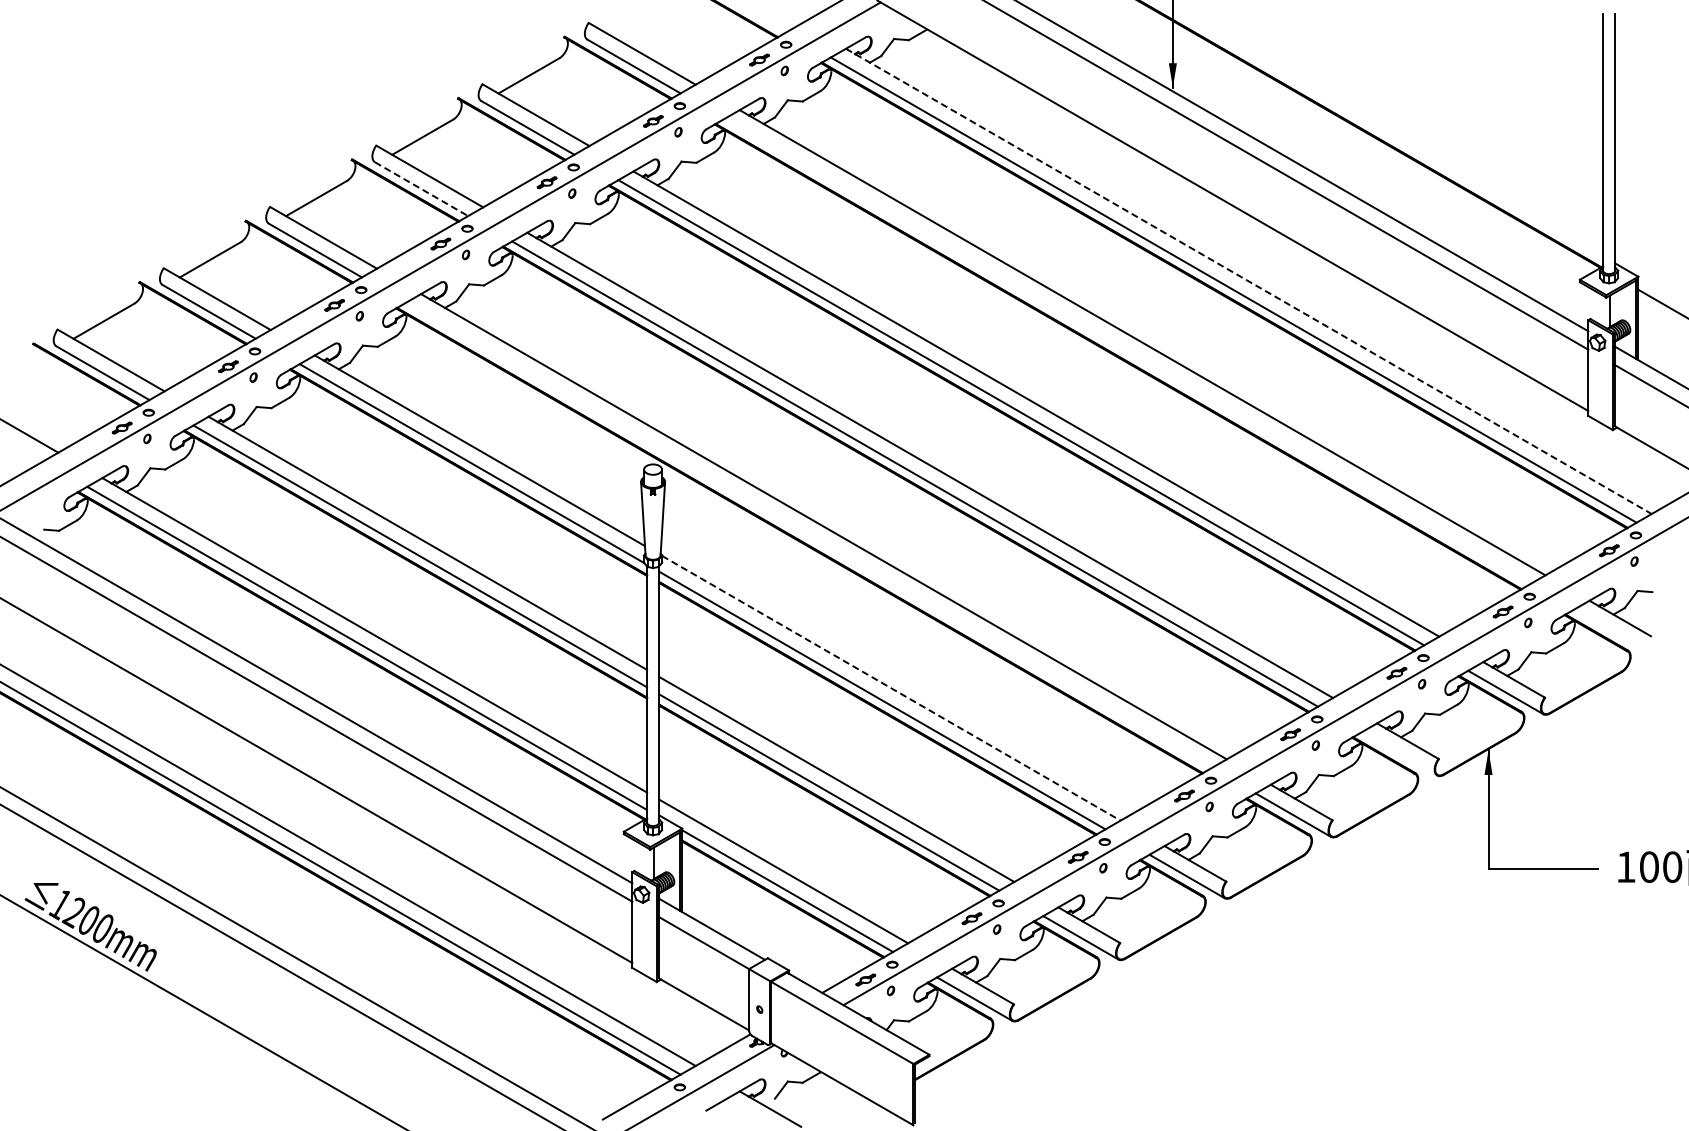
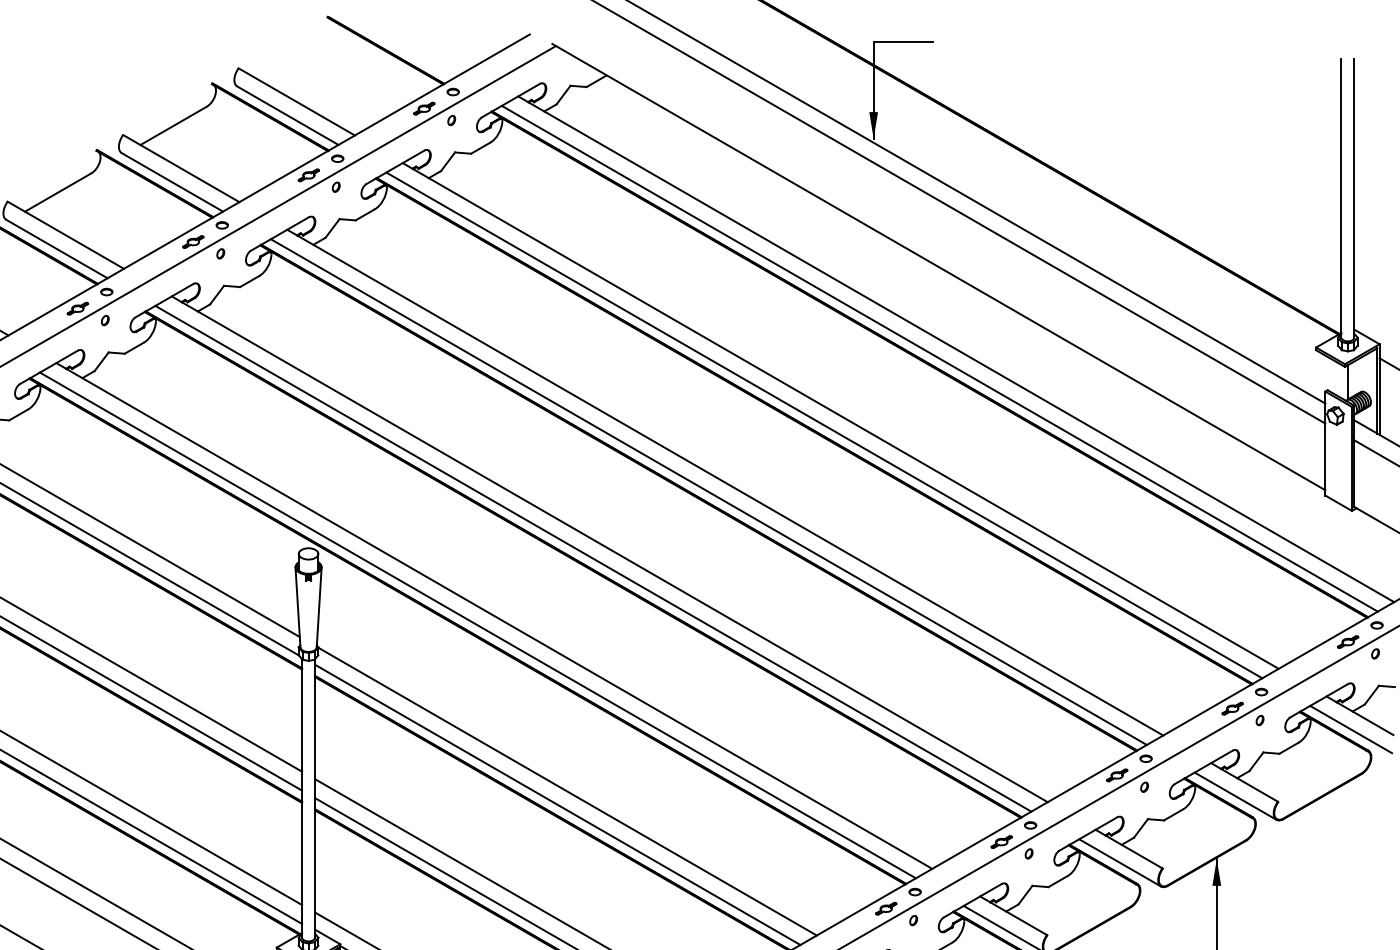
line: (421, 189) -> (56, 249), dashed -> solid
line: (1249, 281) -> (956, 349), dashed -> solid
line: (1127, 351) -> (824, 425), added
line: (808, 535) -> (477, 625), added
line: (1611, 630) -> (1350, 728), added
line: (891, 688) -> (567, 791), dashed -> solid
line: (1399, 753) -> (1120, 862), added

